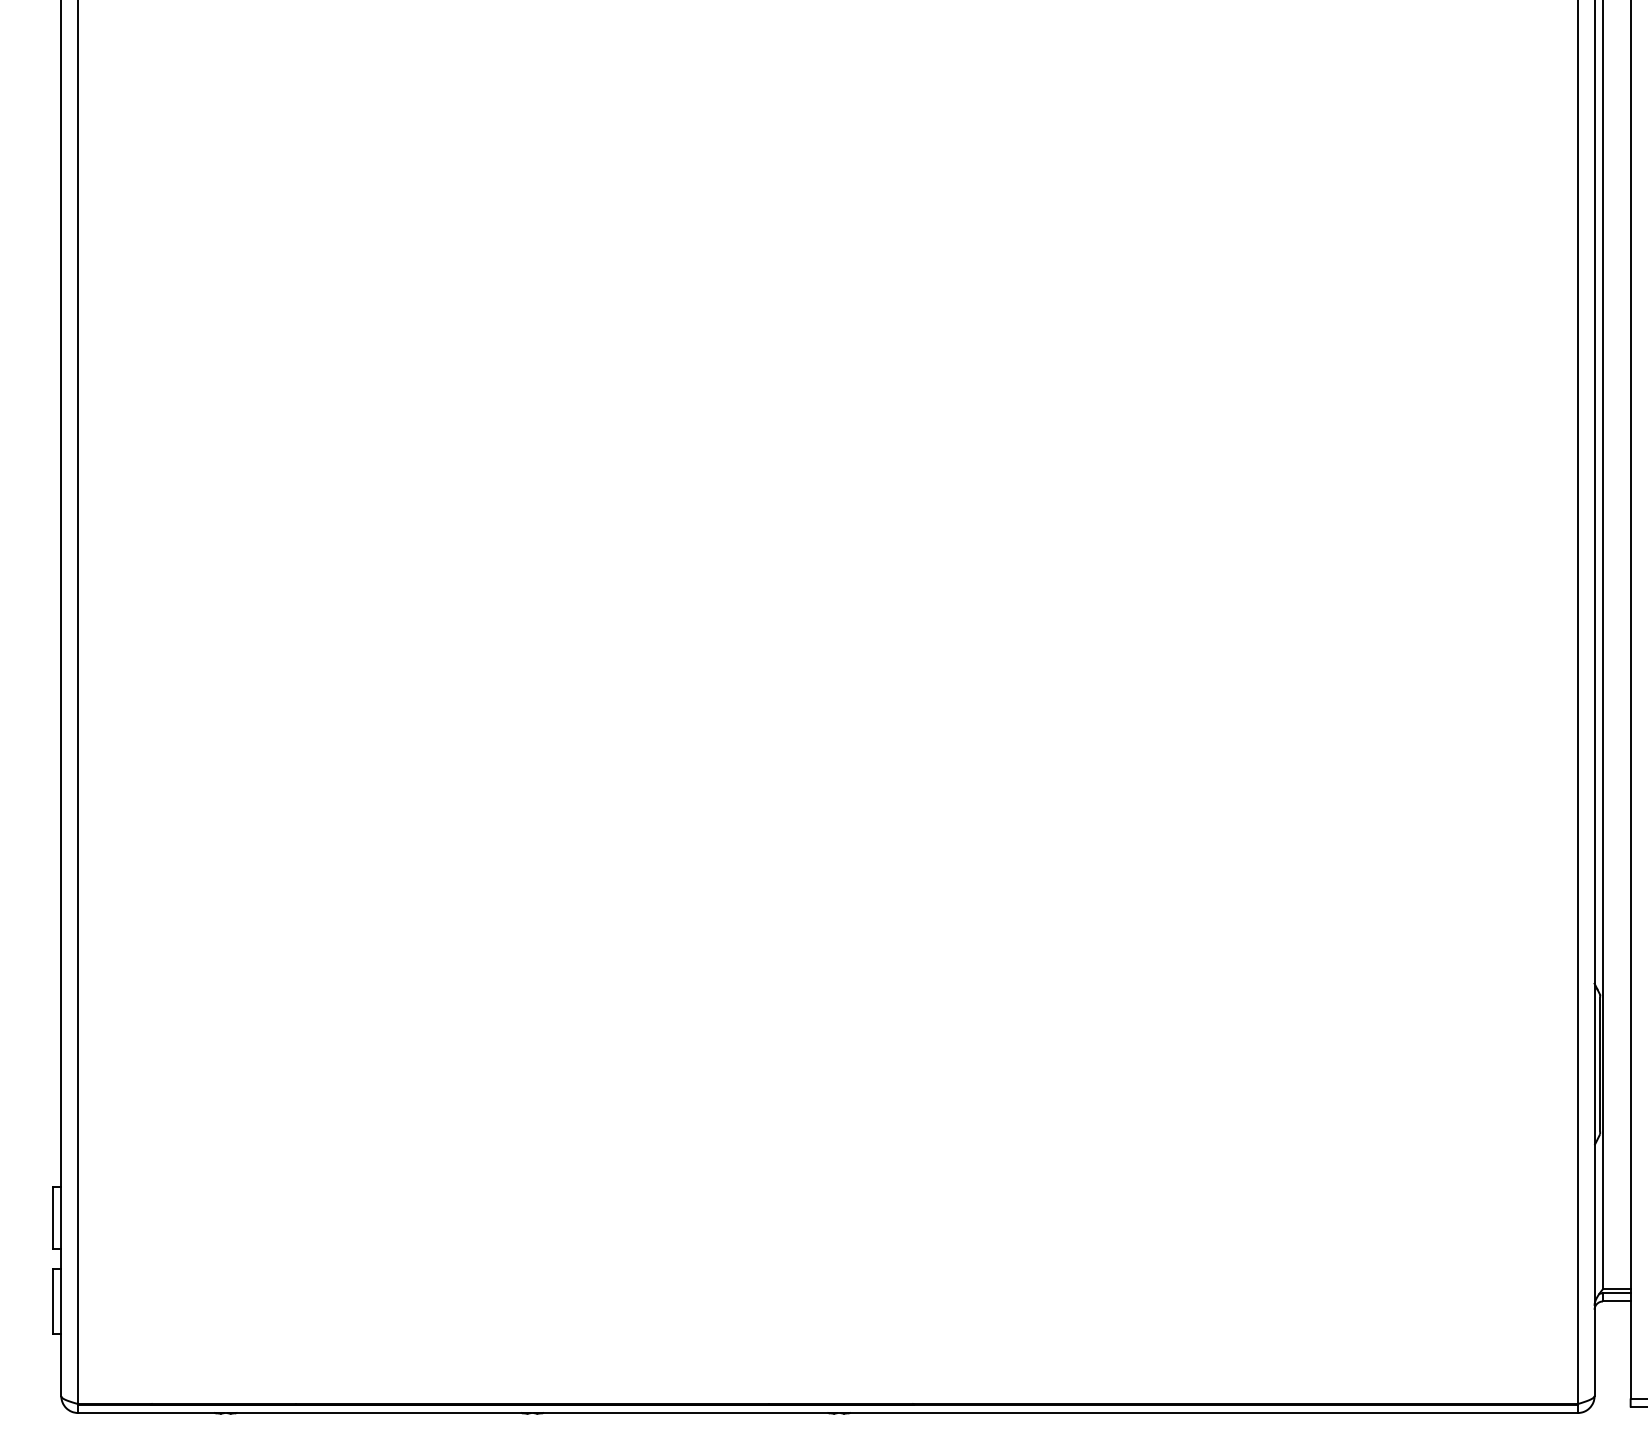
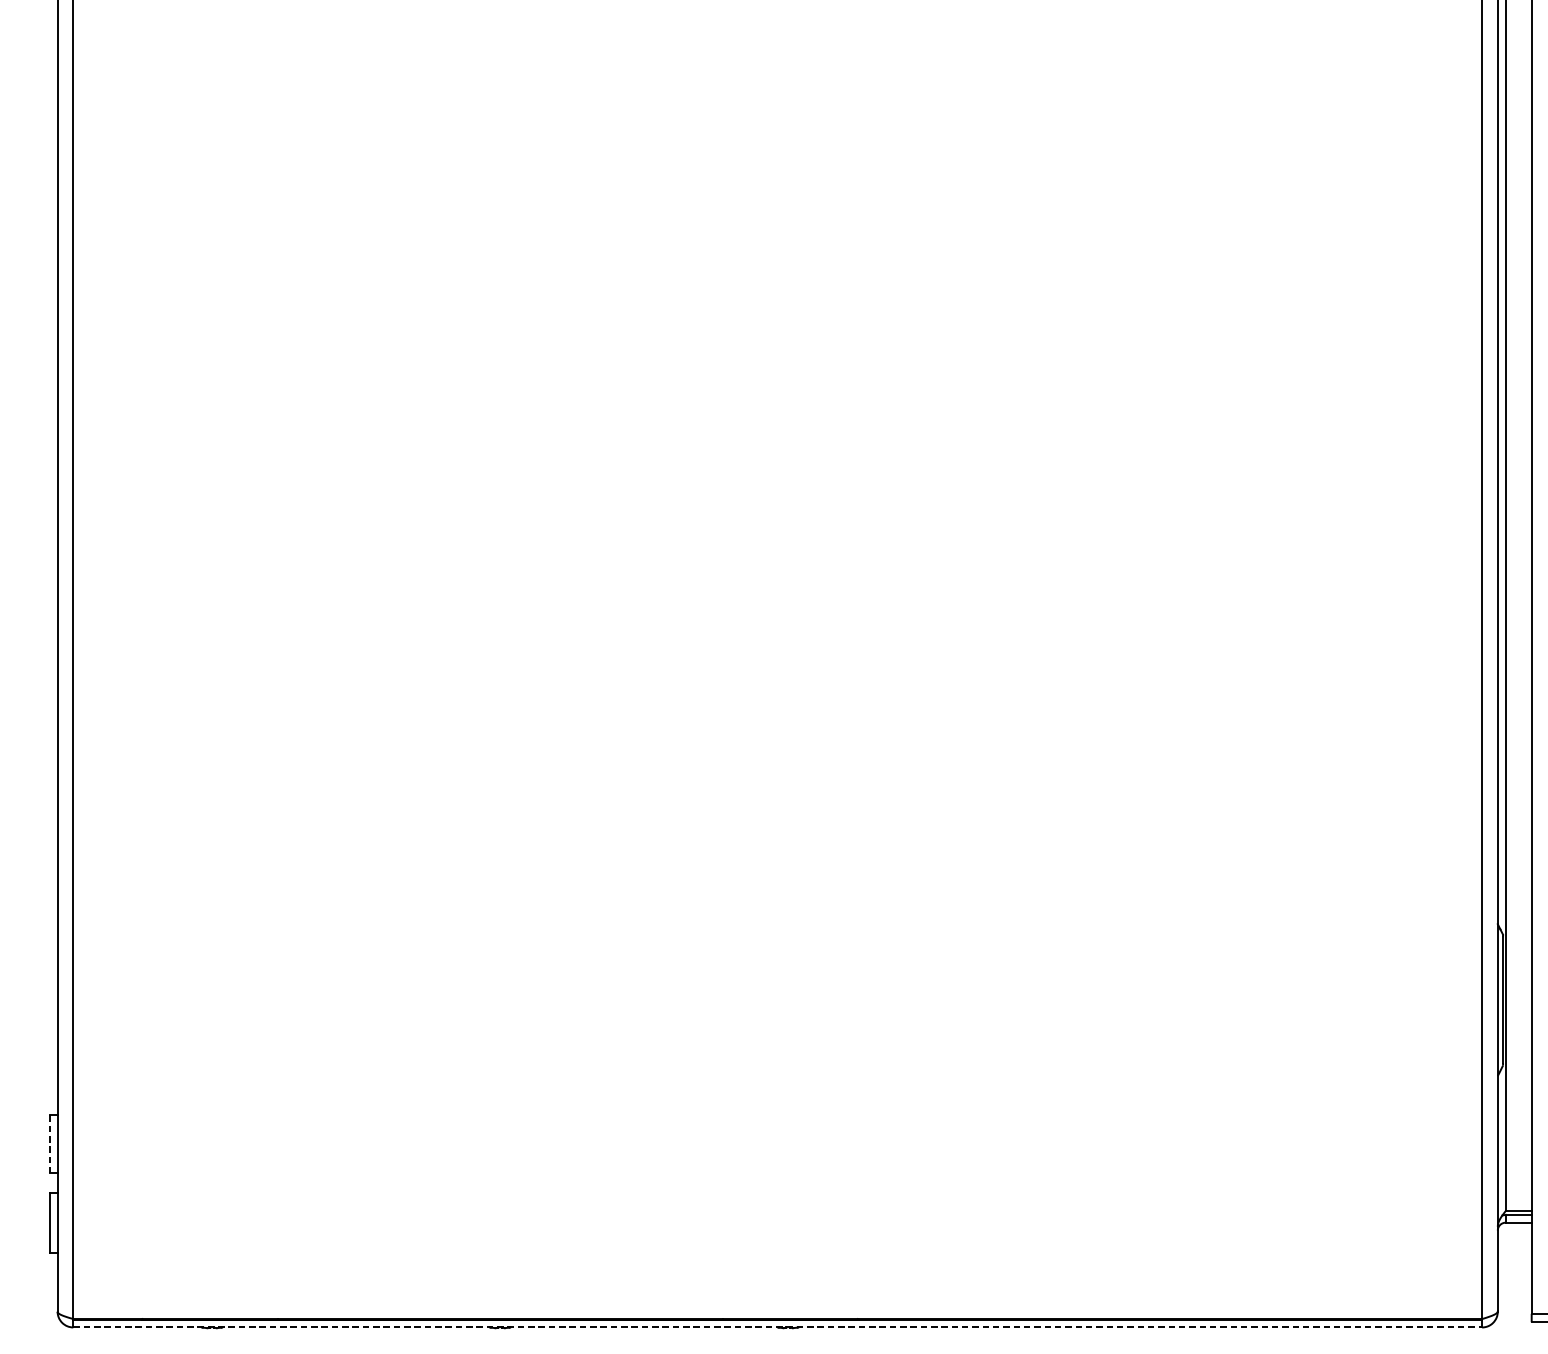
line: (52, 1217) -> (49, 1143), solid -> dashed
line: (827, 1413) -> (777, 1327), solid -> dashed

